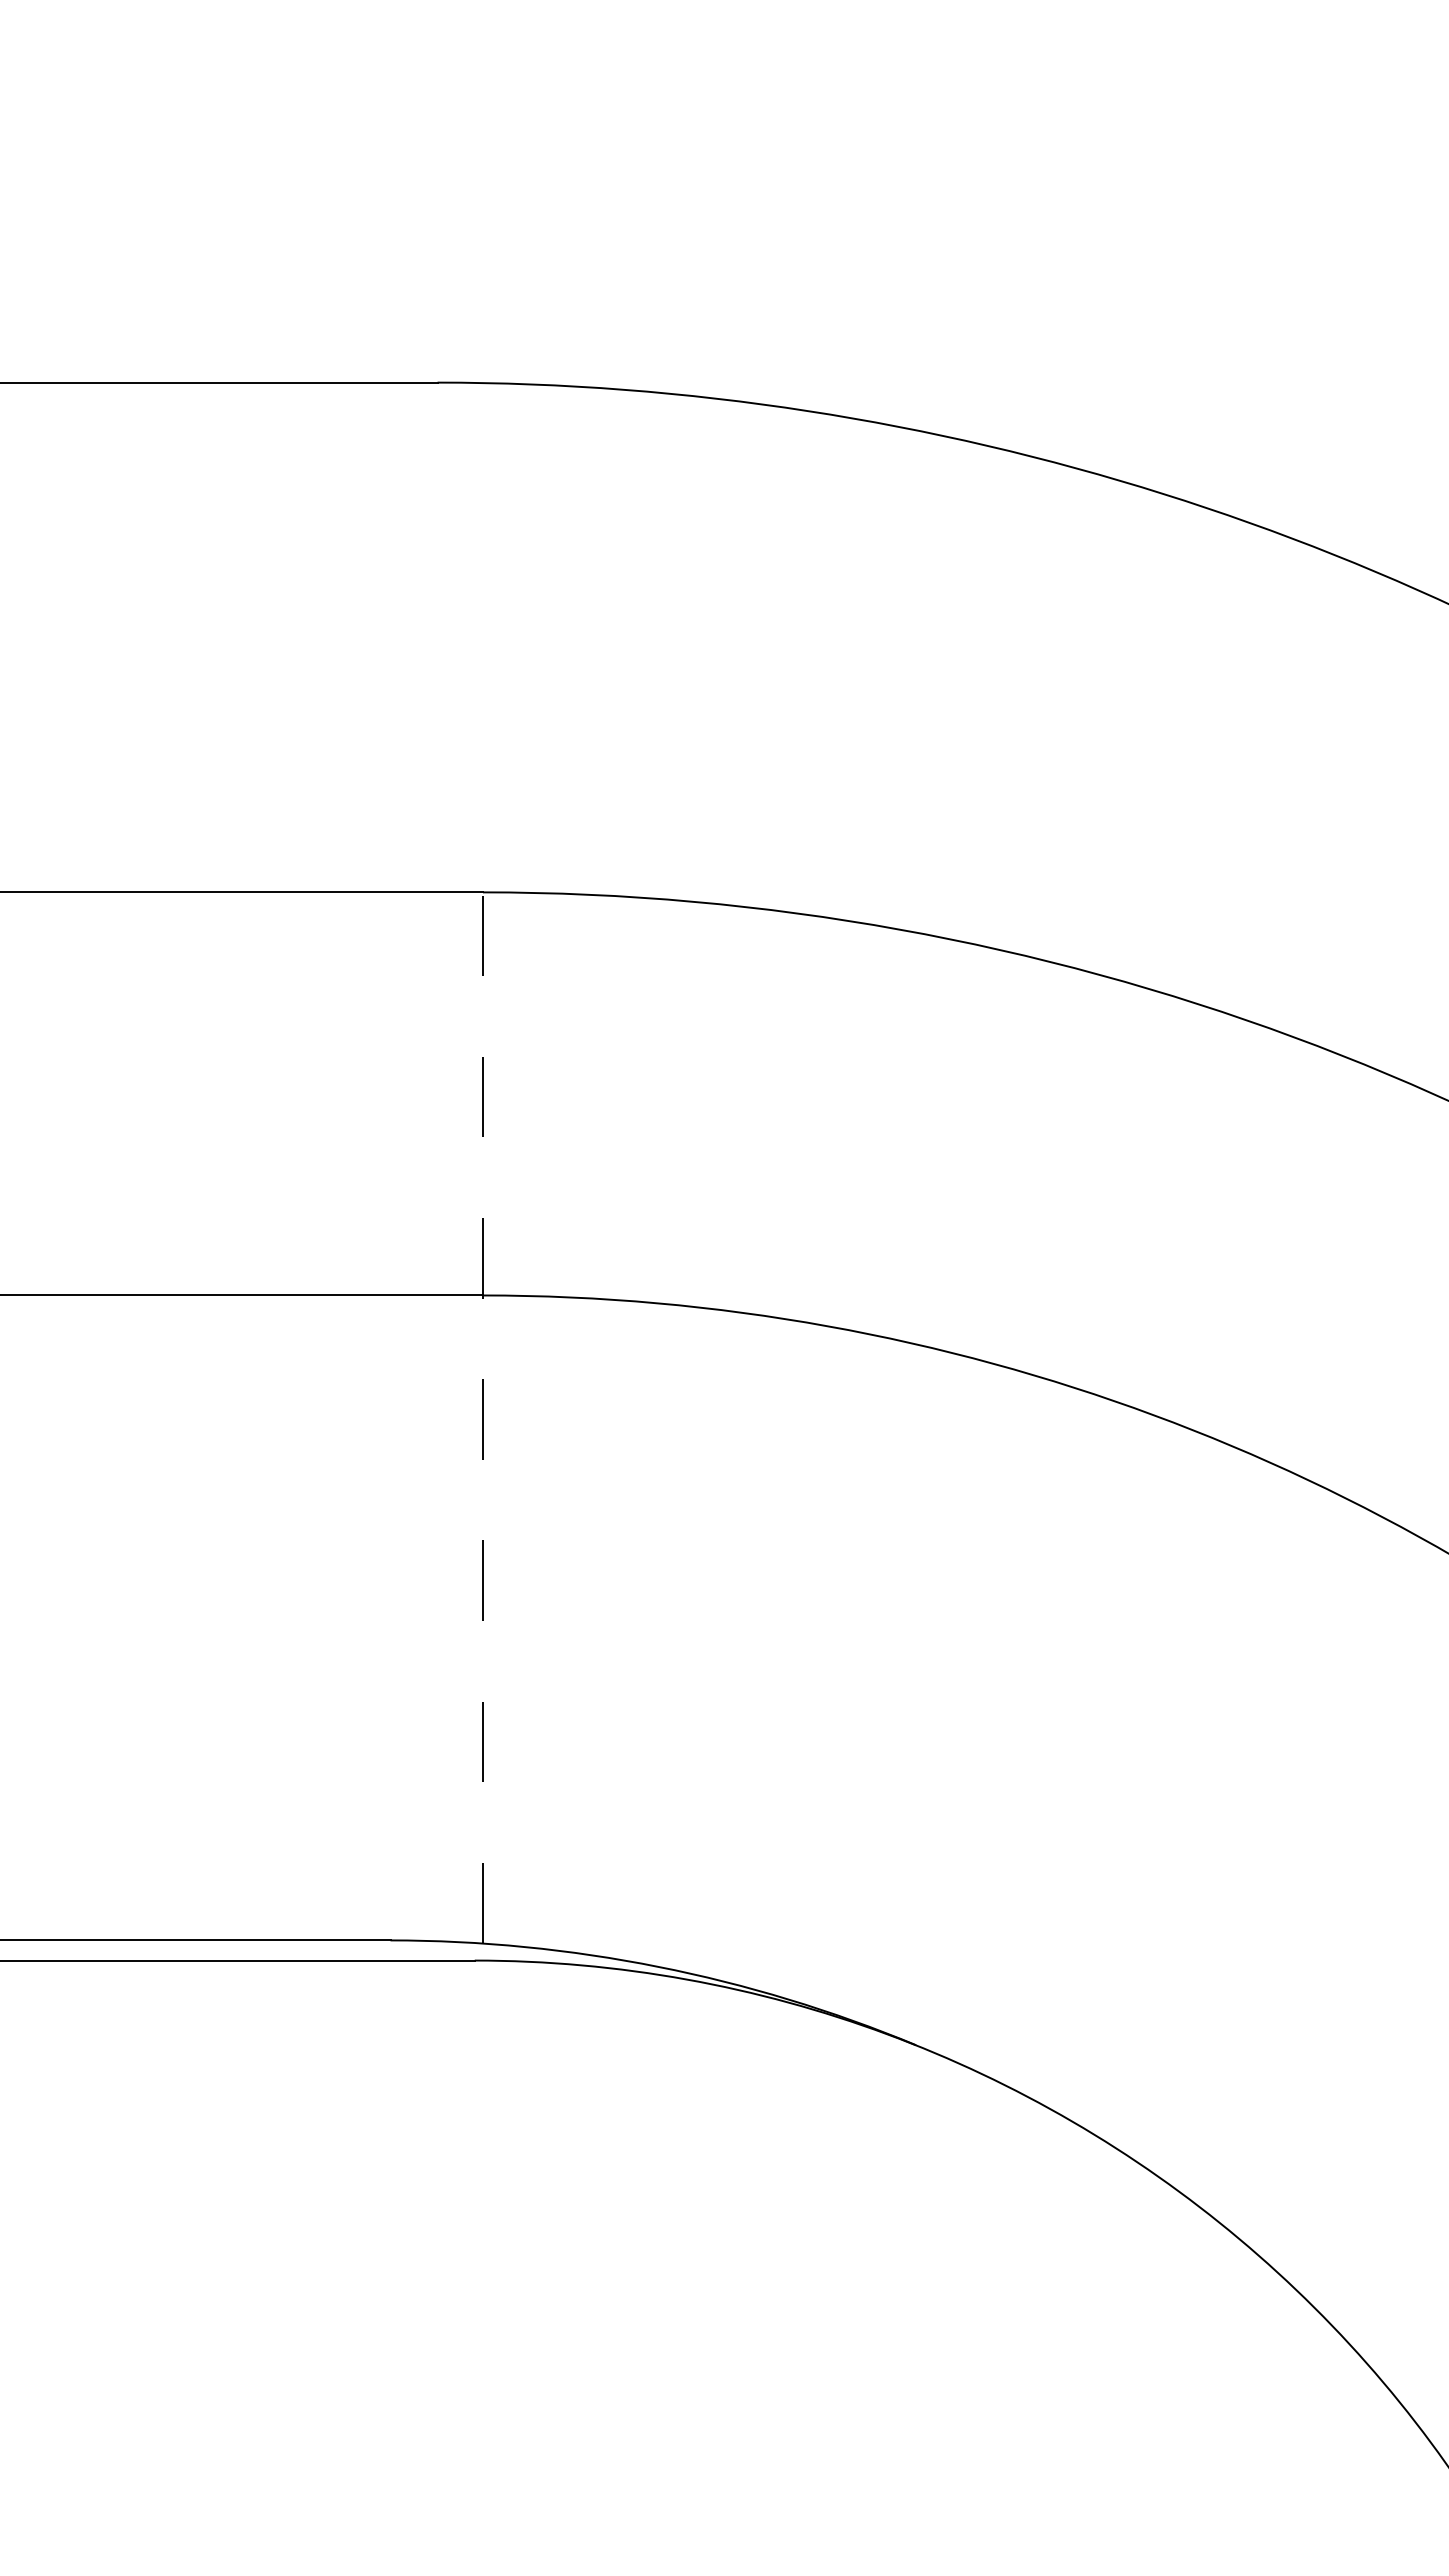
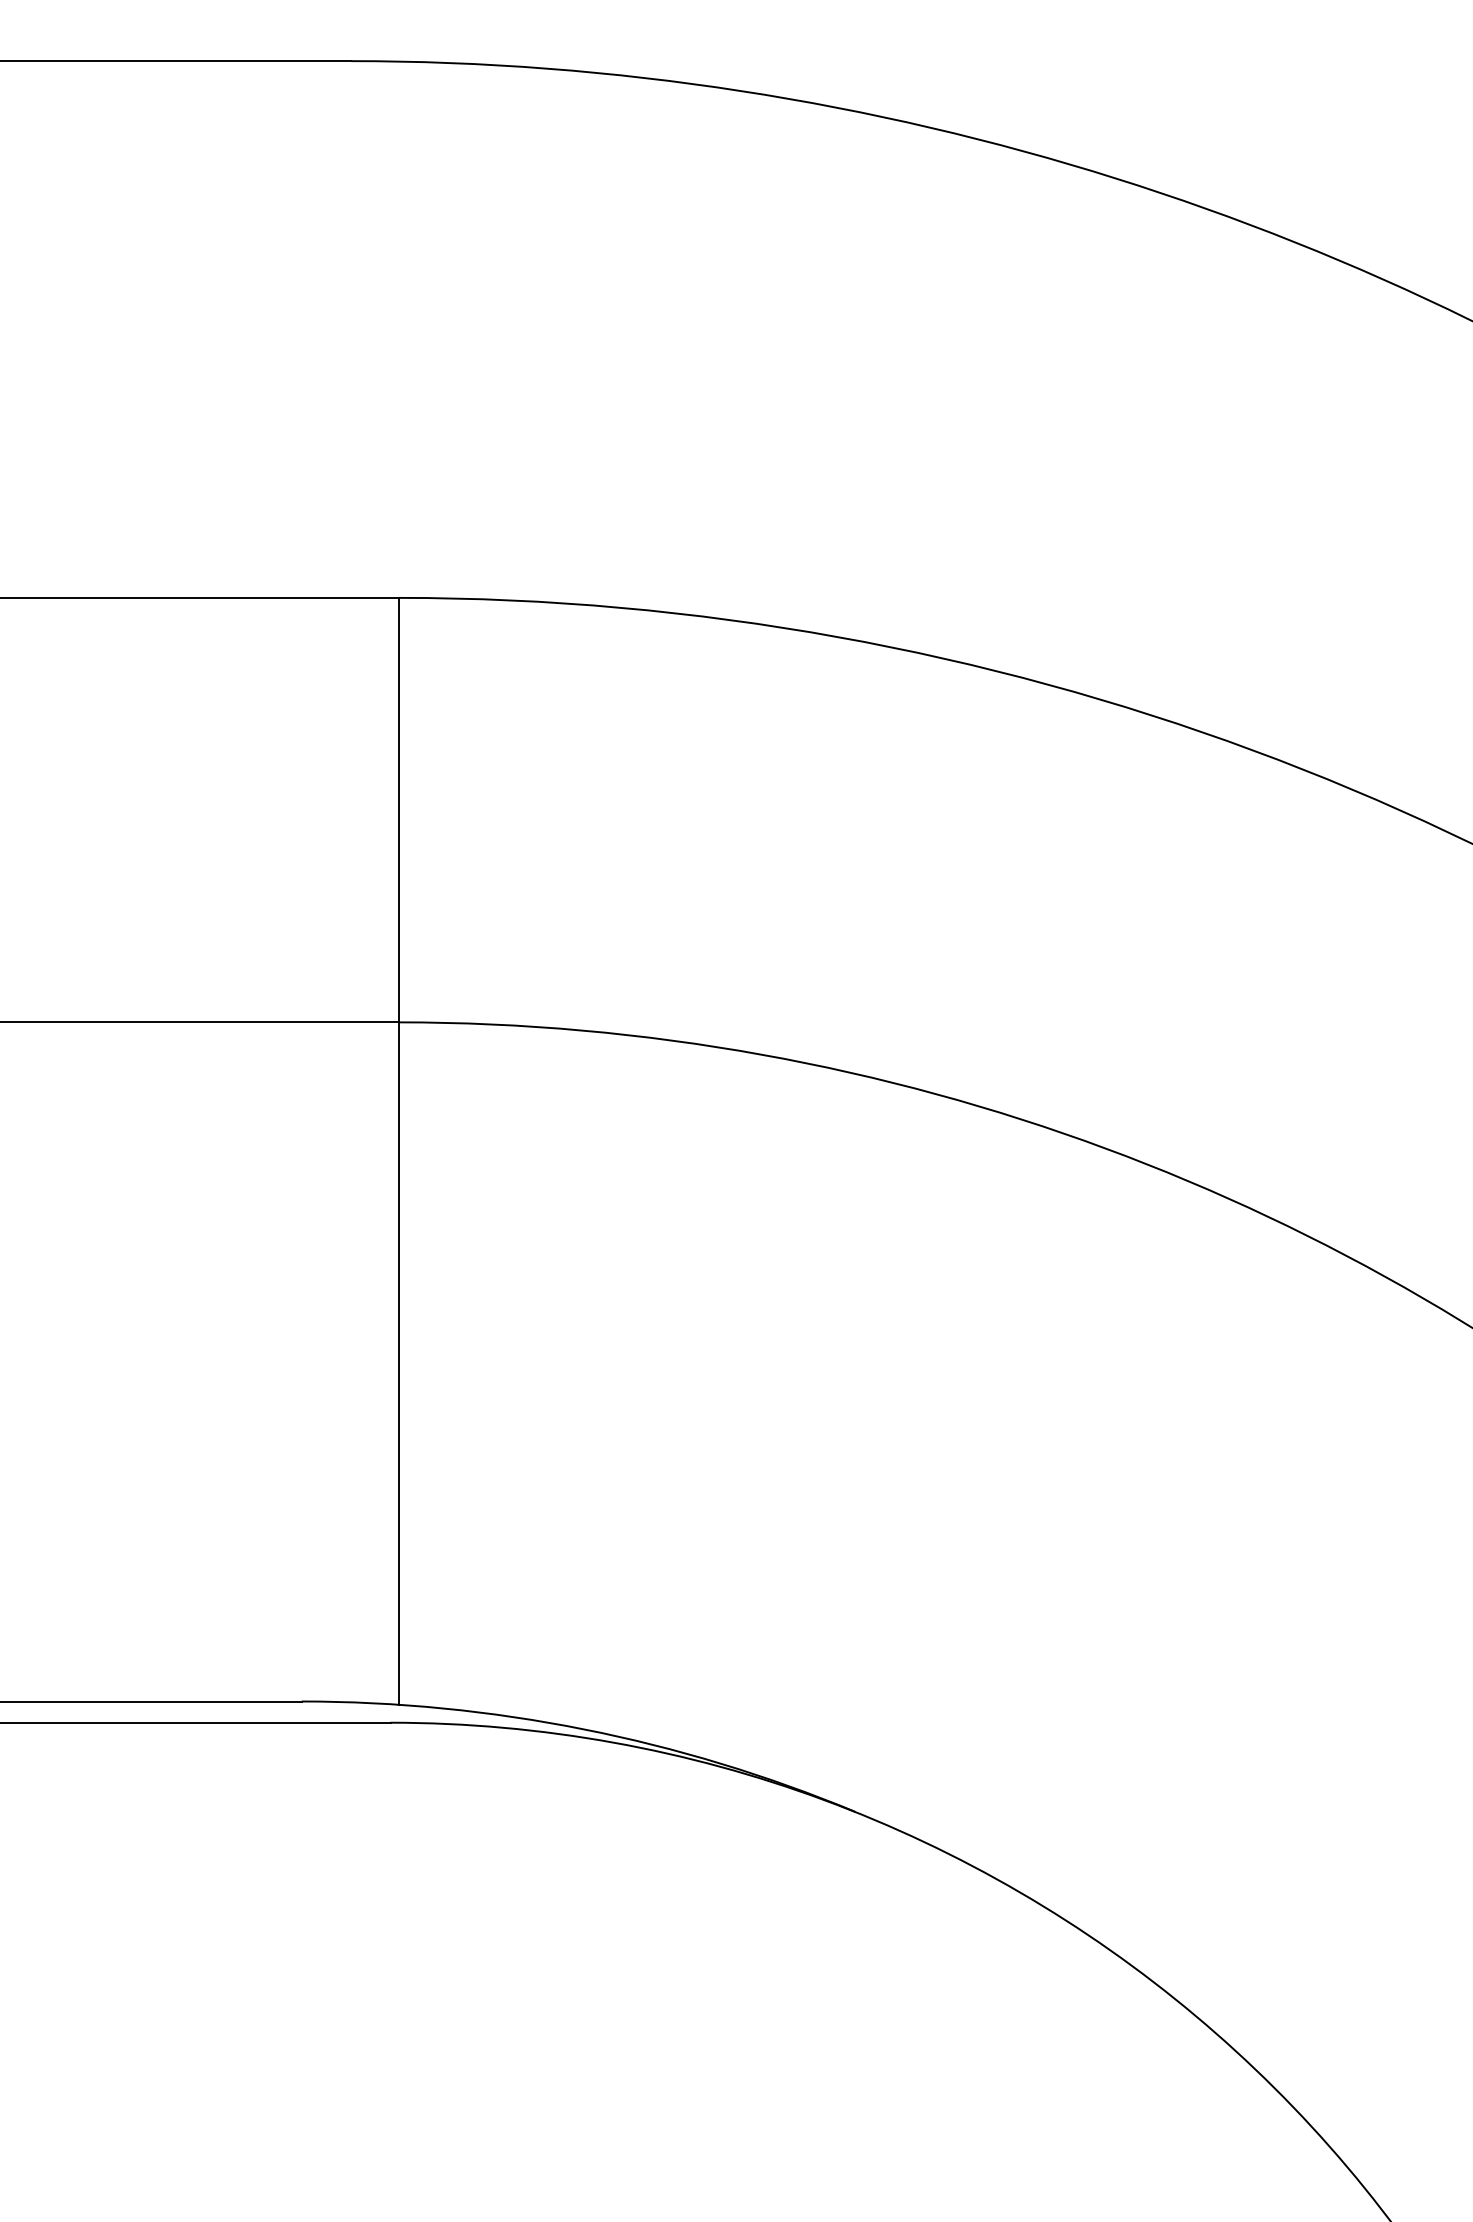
line: (482, 1417) -> (398, 1150), dashed -> solid

